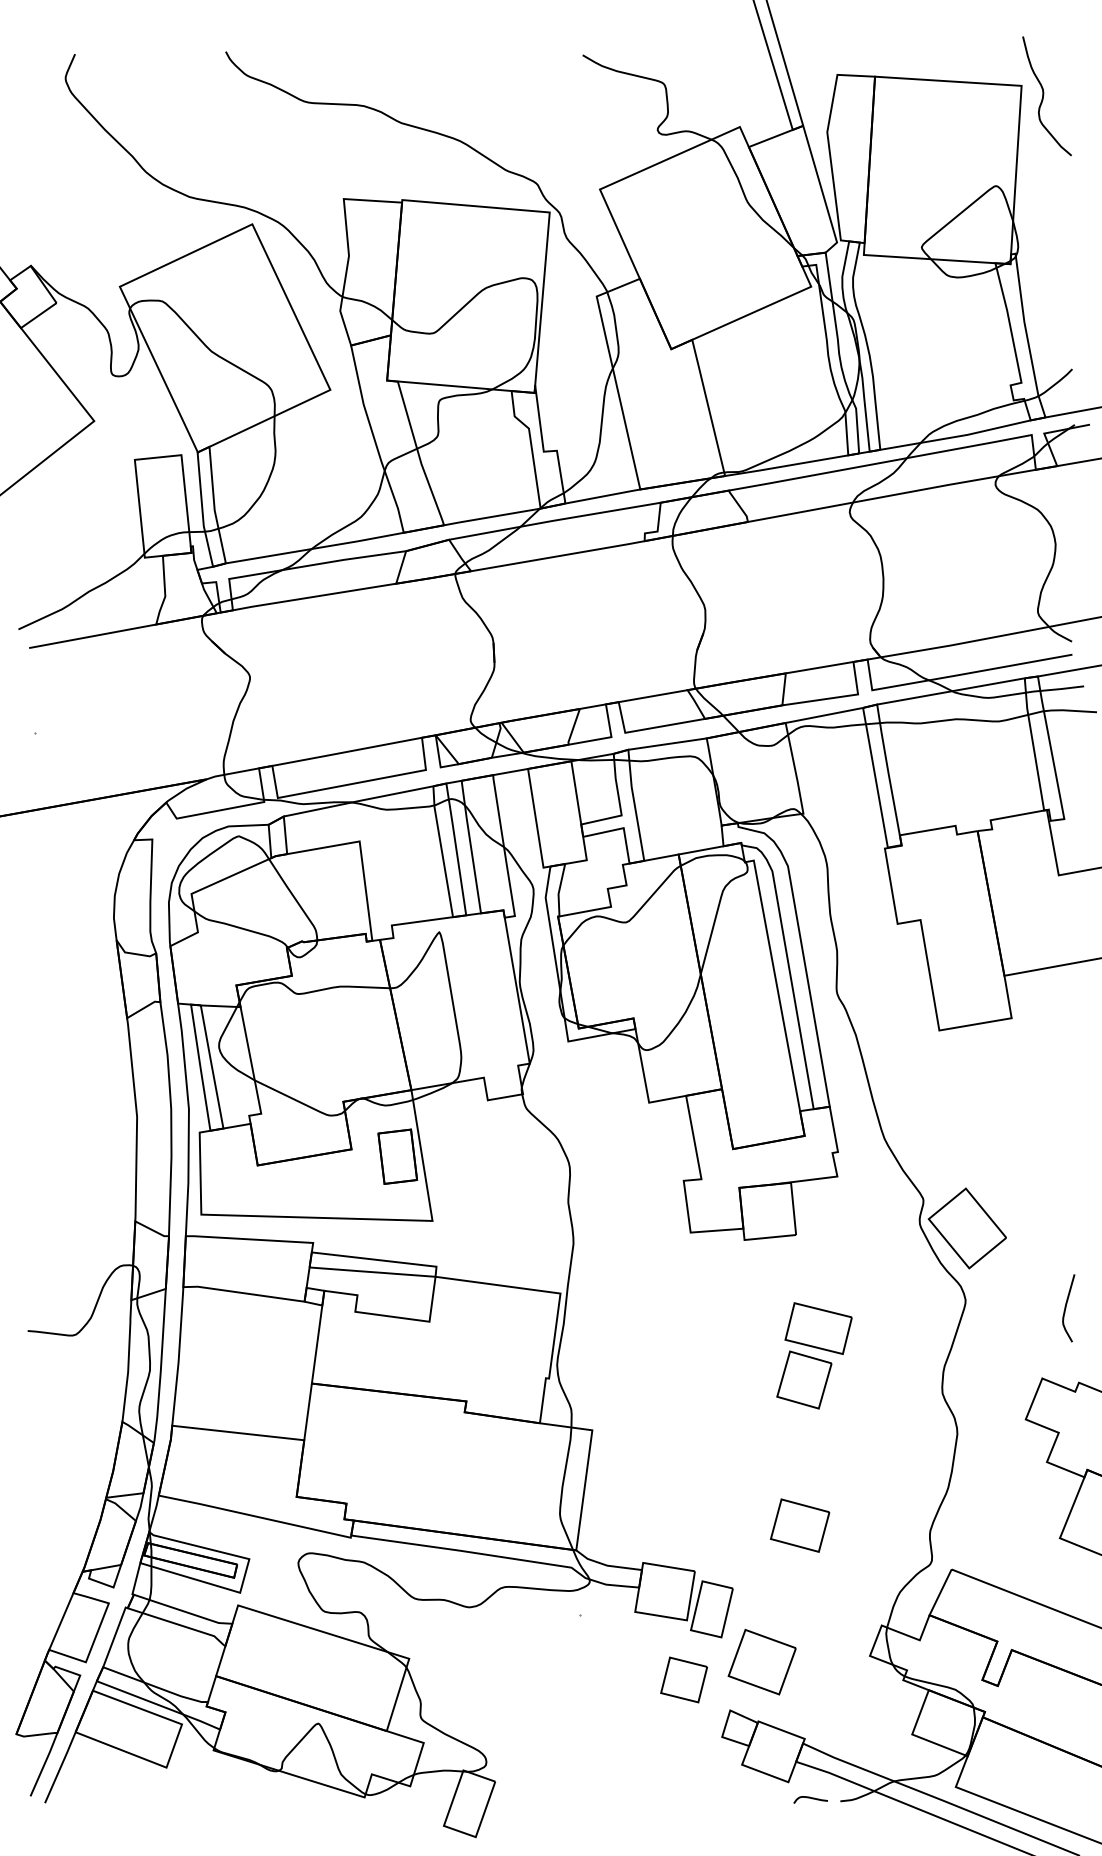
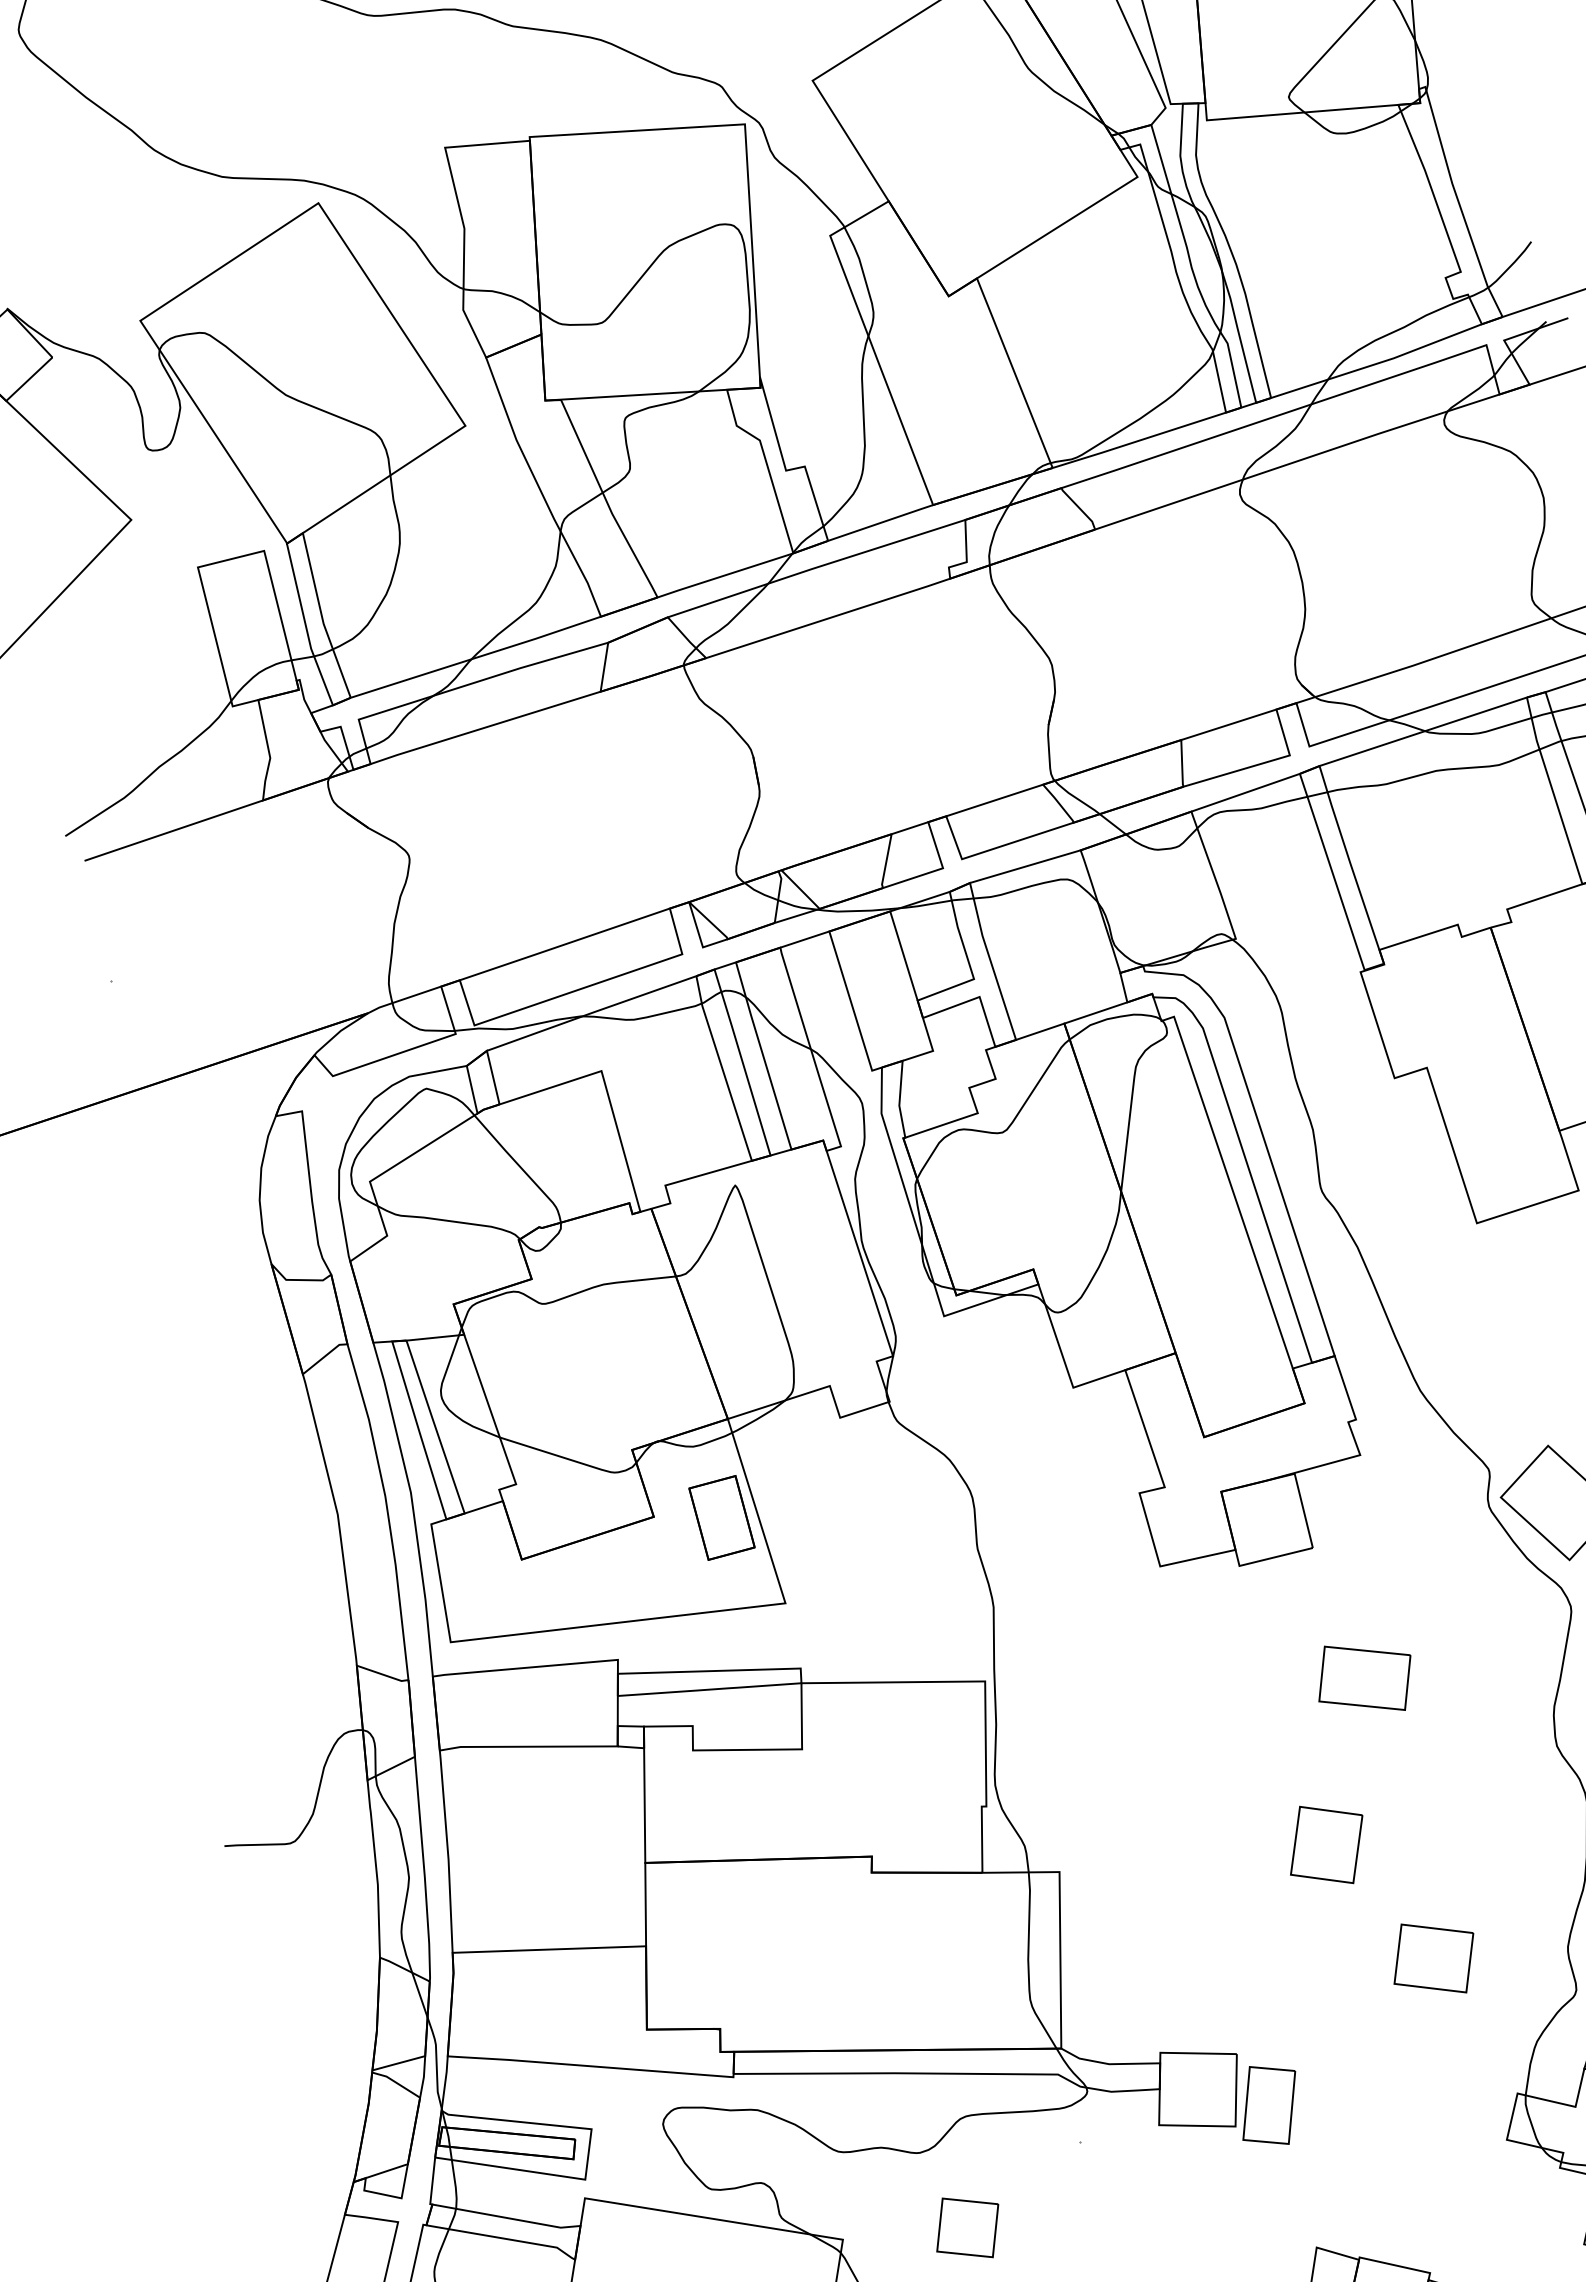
part: (804, 1379) -> (1326, 1844), moved
part: (800, 1525) -> (1434, 1958), moved
part: (761, 1661) -> (1351, 2170), removed
part: (683, 1679) -> (966, 2227), moved

